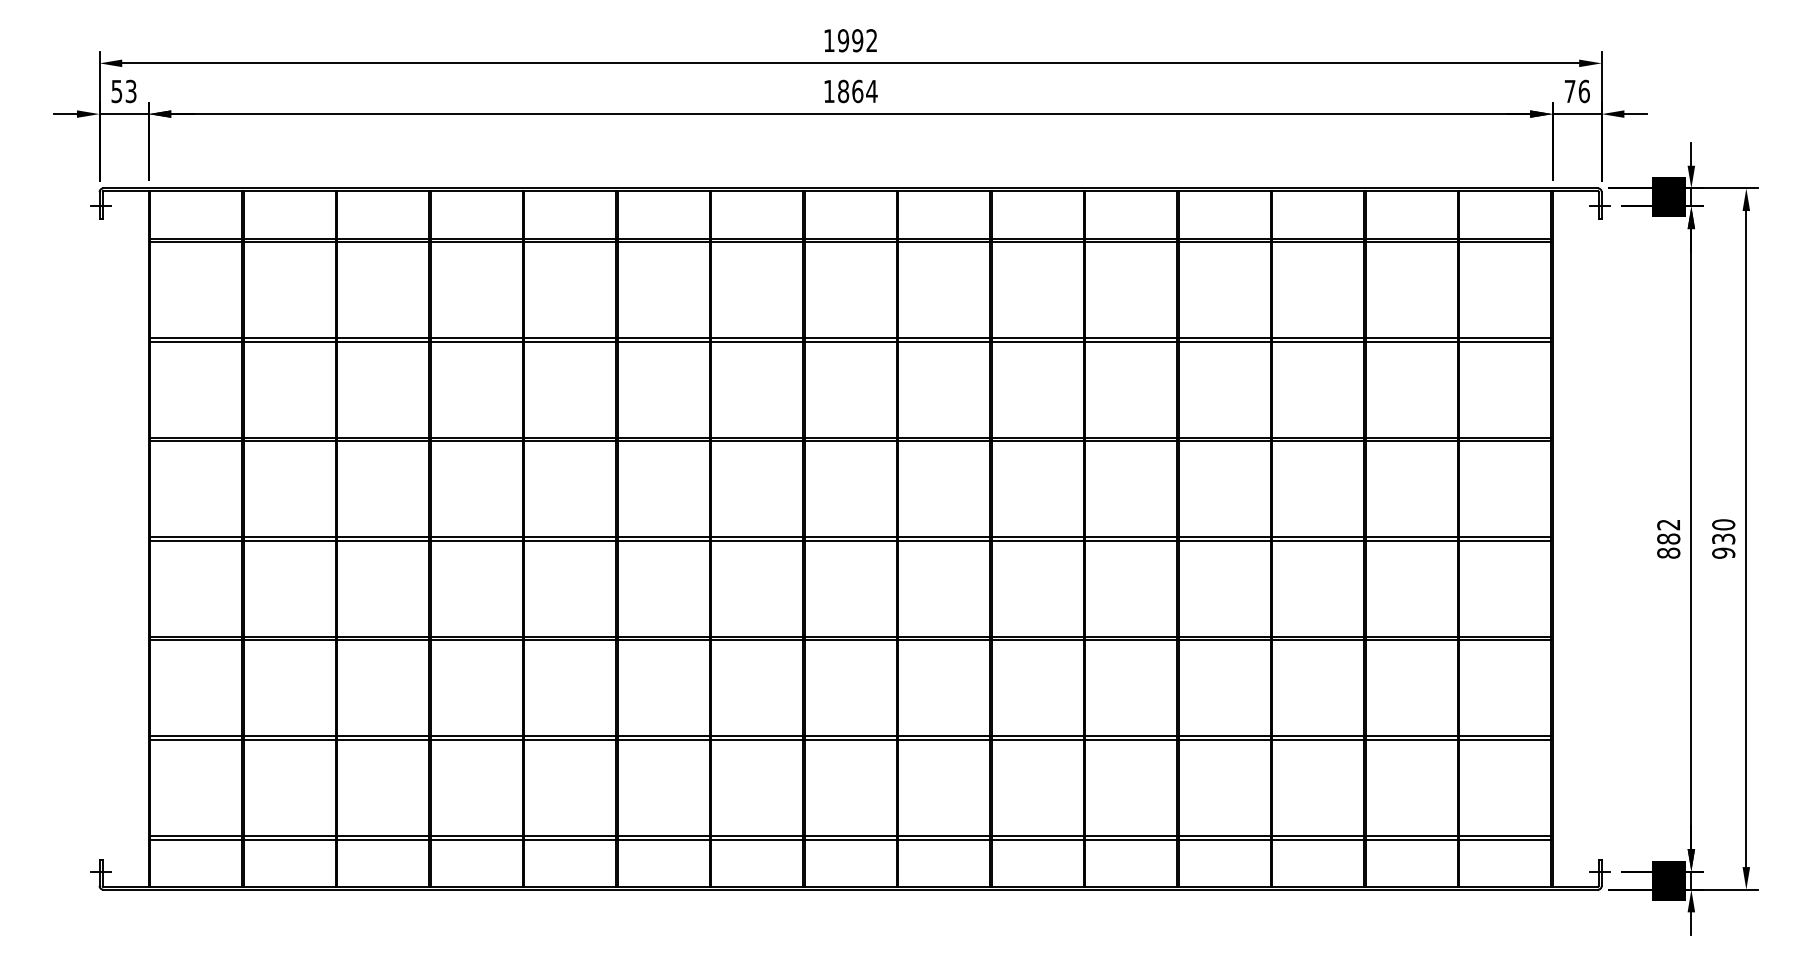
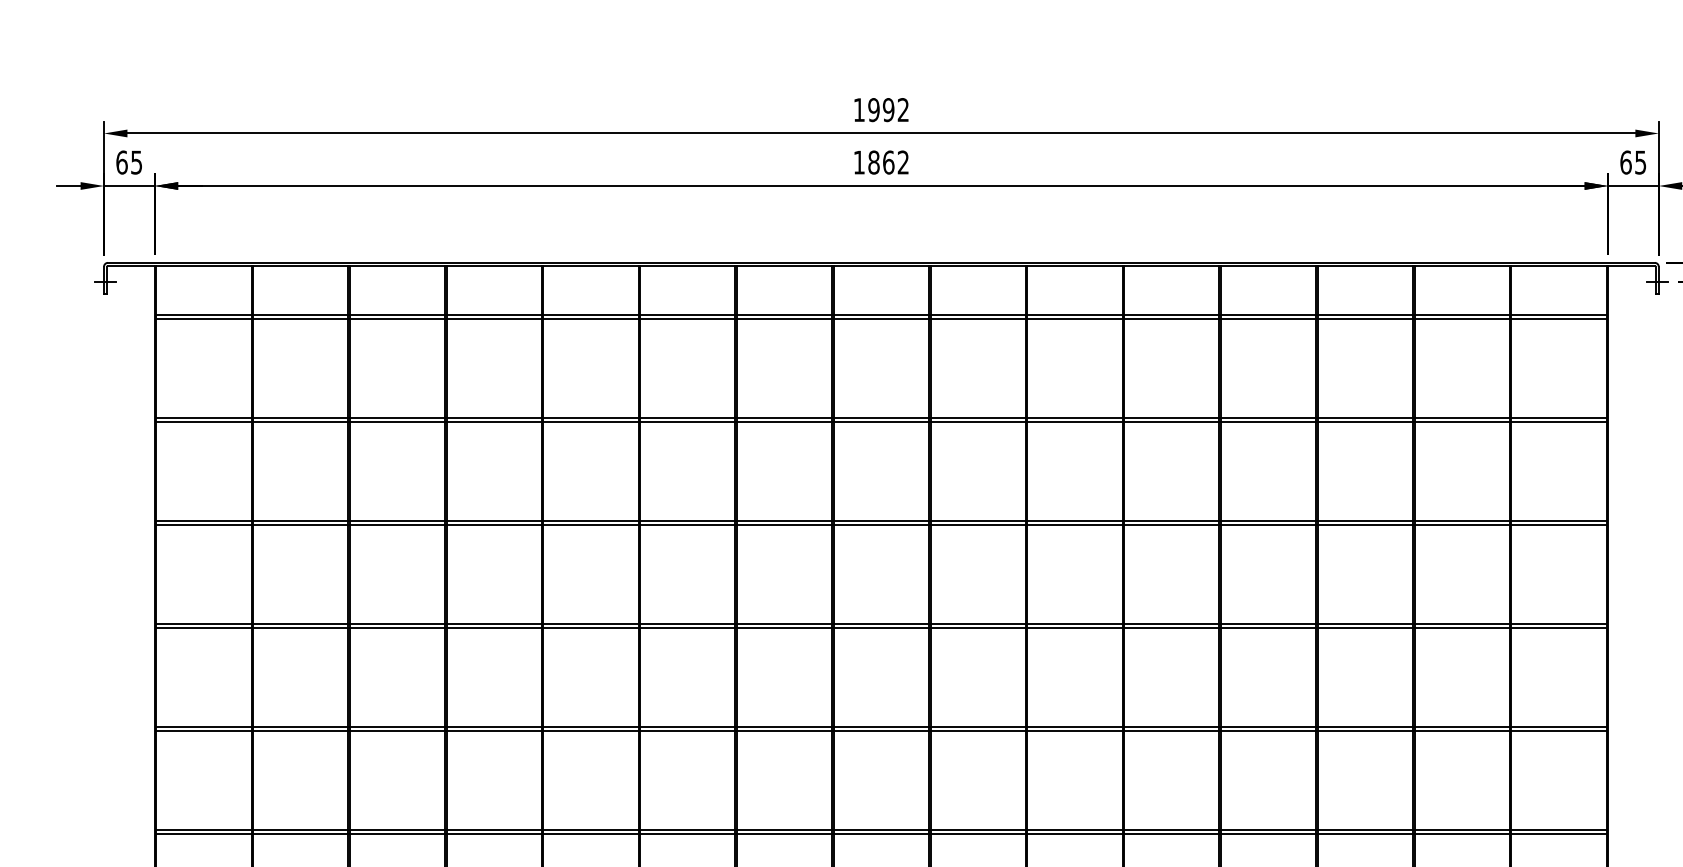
text: (871, 90) -> (902, 161), 1864 -> 1862
text: (123, 91) -> (128, 162), 53 -> 65
text: (1576, 91) -> (1632, 162), 76 -> 65

